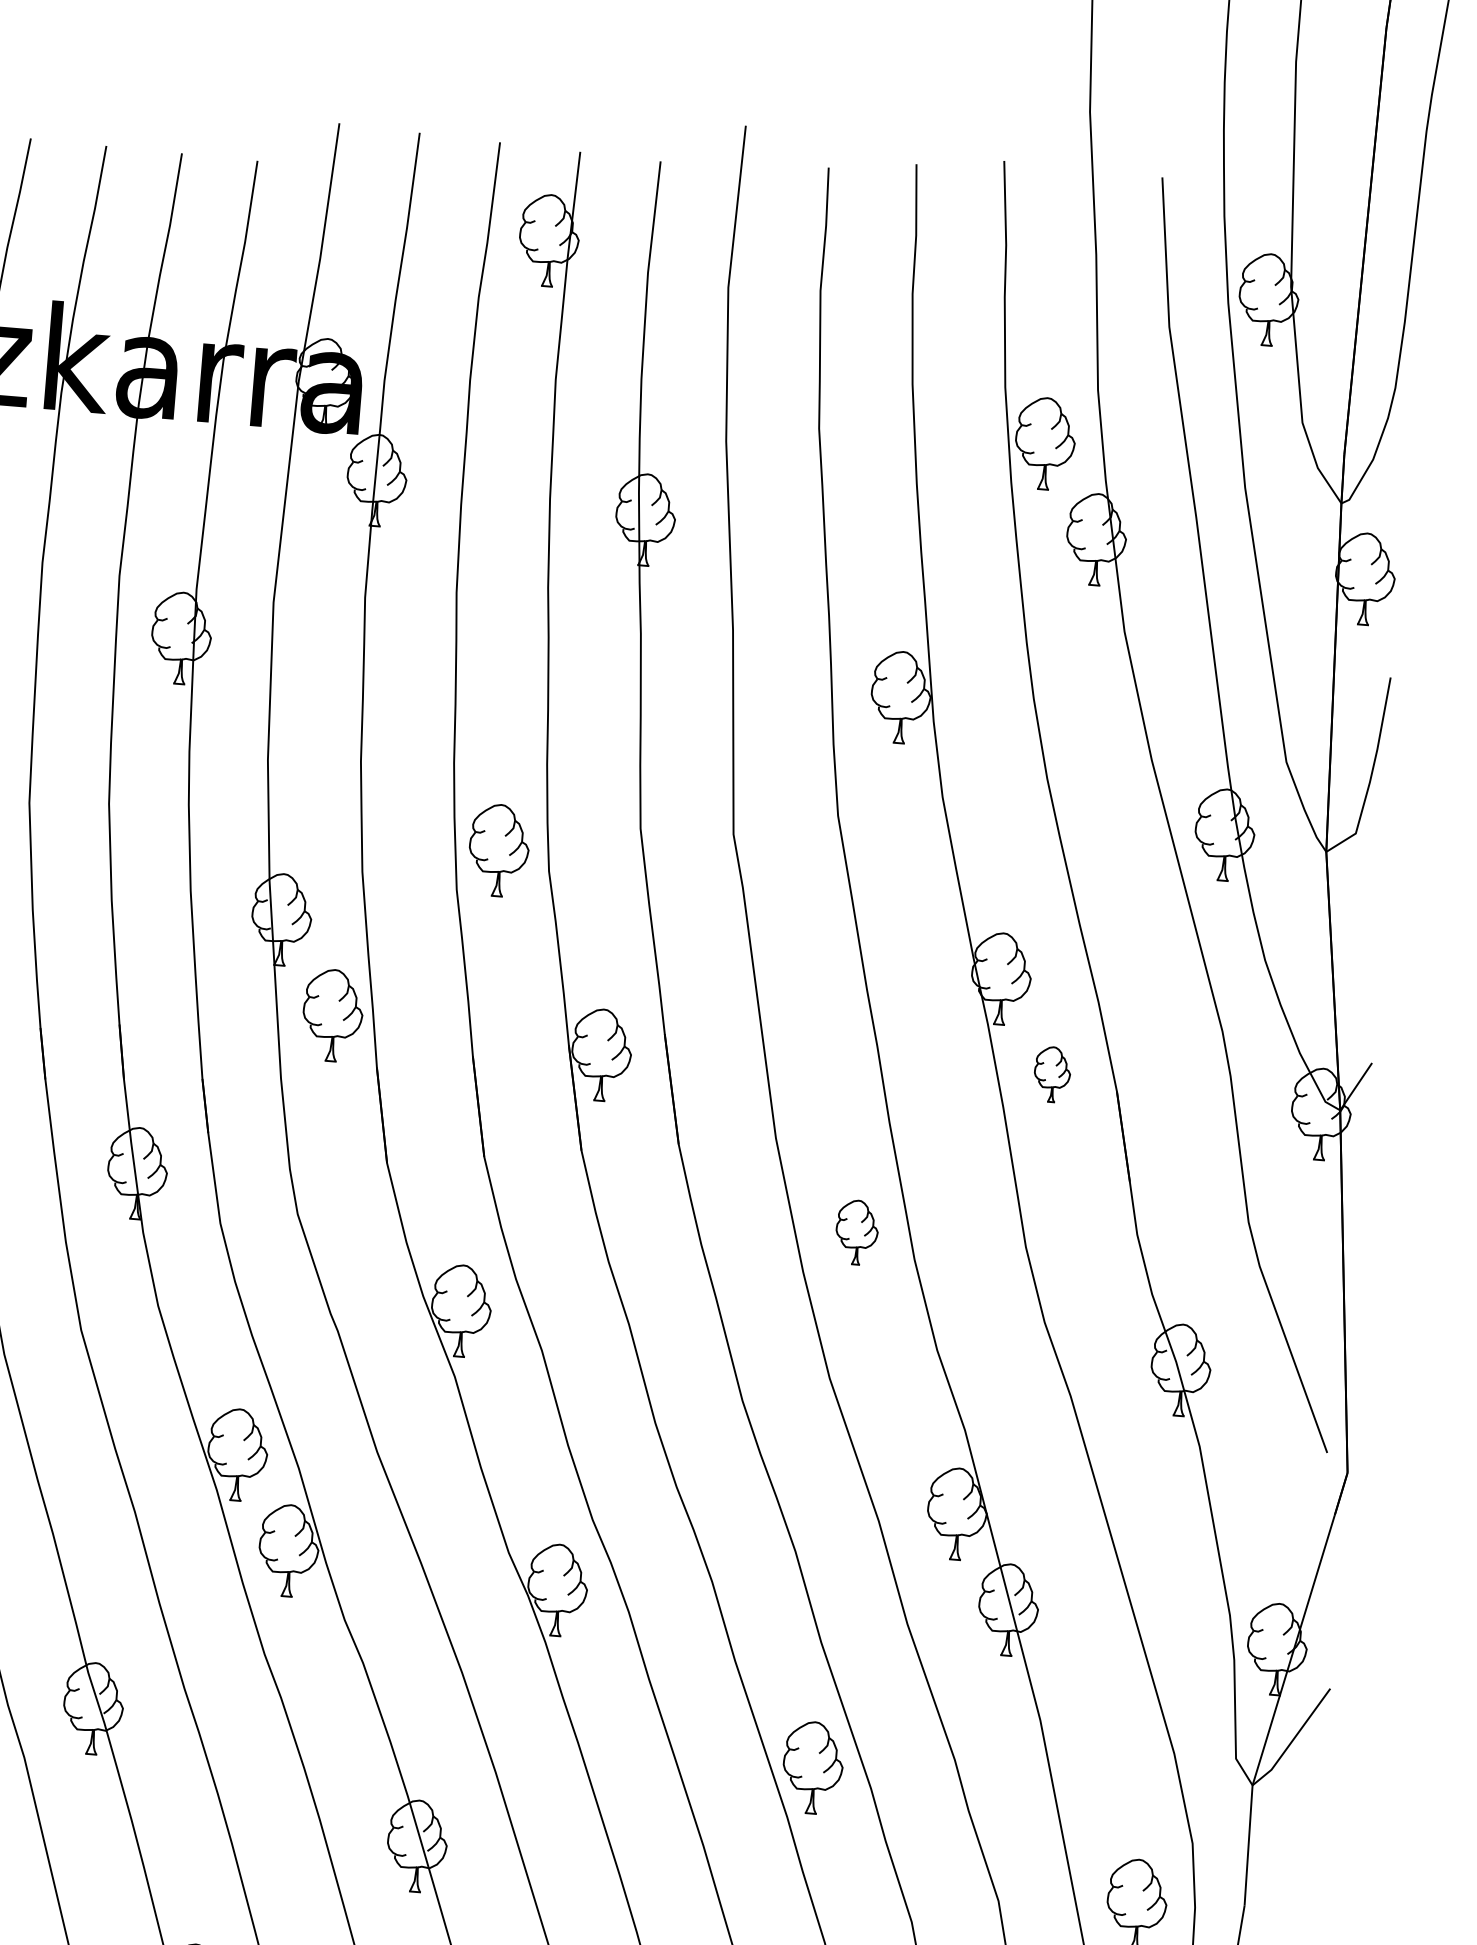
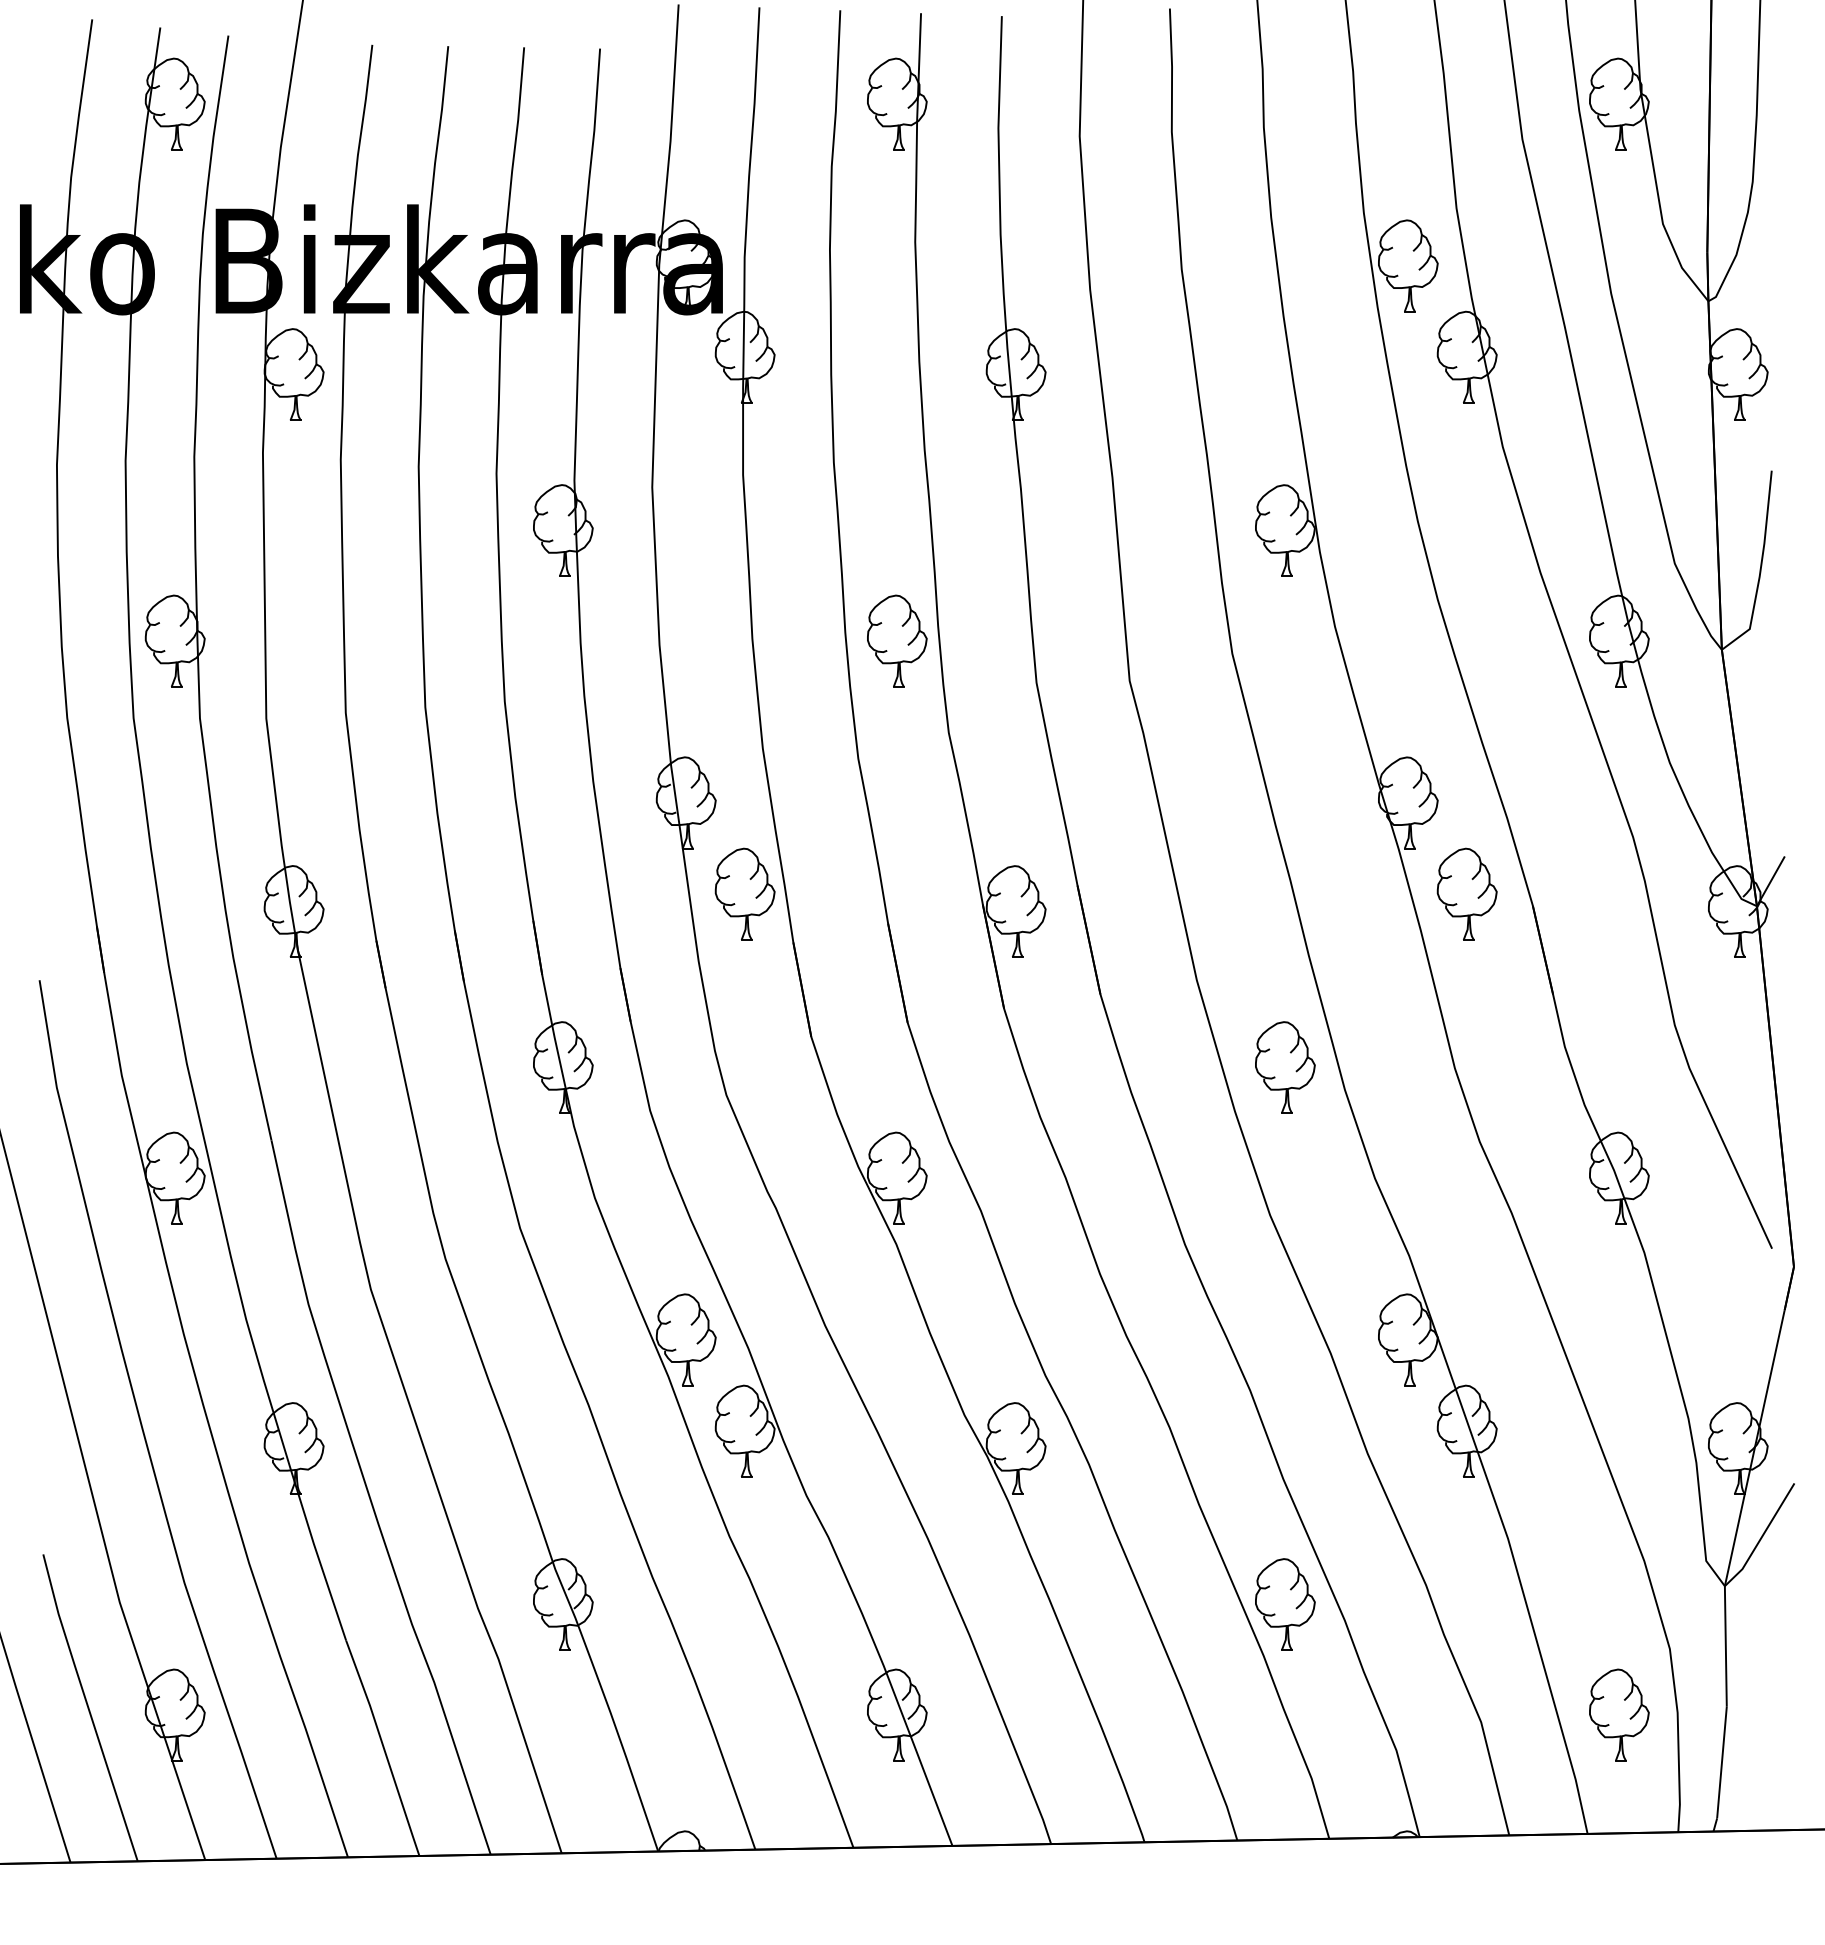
part: (499, 849) -> (897, 640), moved
part: (1051, 1073) -> (1466, 893), size x1.67
part: (857, 1232) -> (1285, 1067), size x1.43

